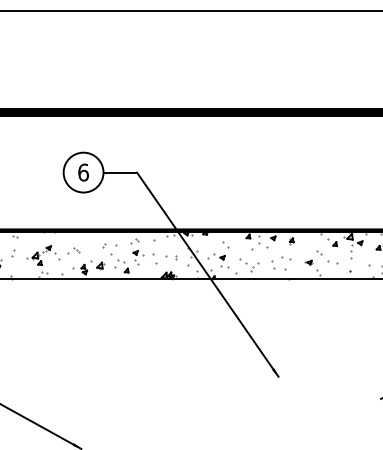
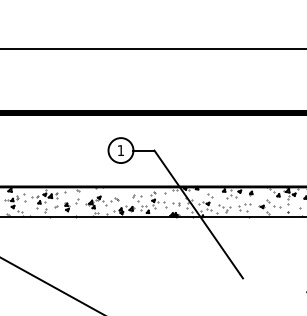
text: (82, 172) -> (120, 150), 6 -> 1

